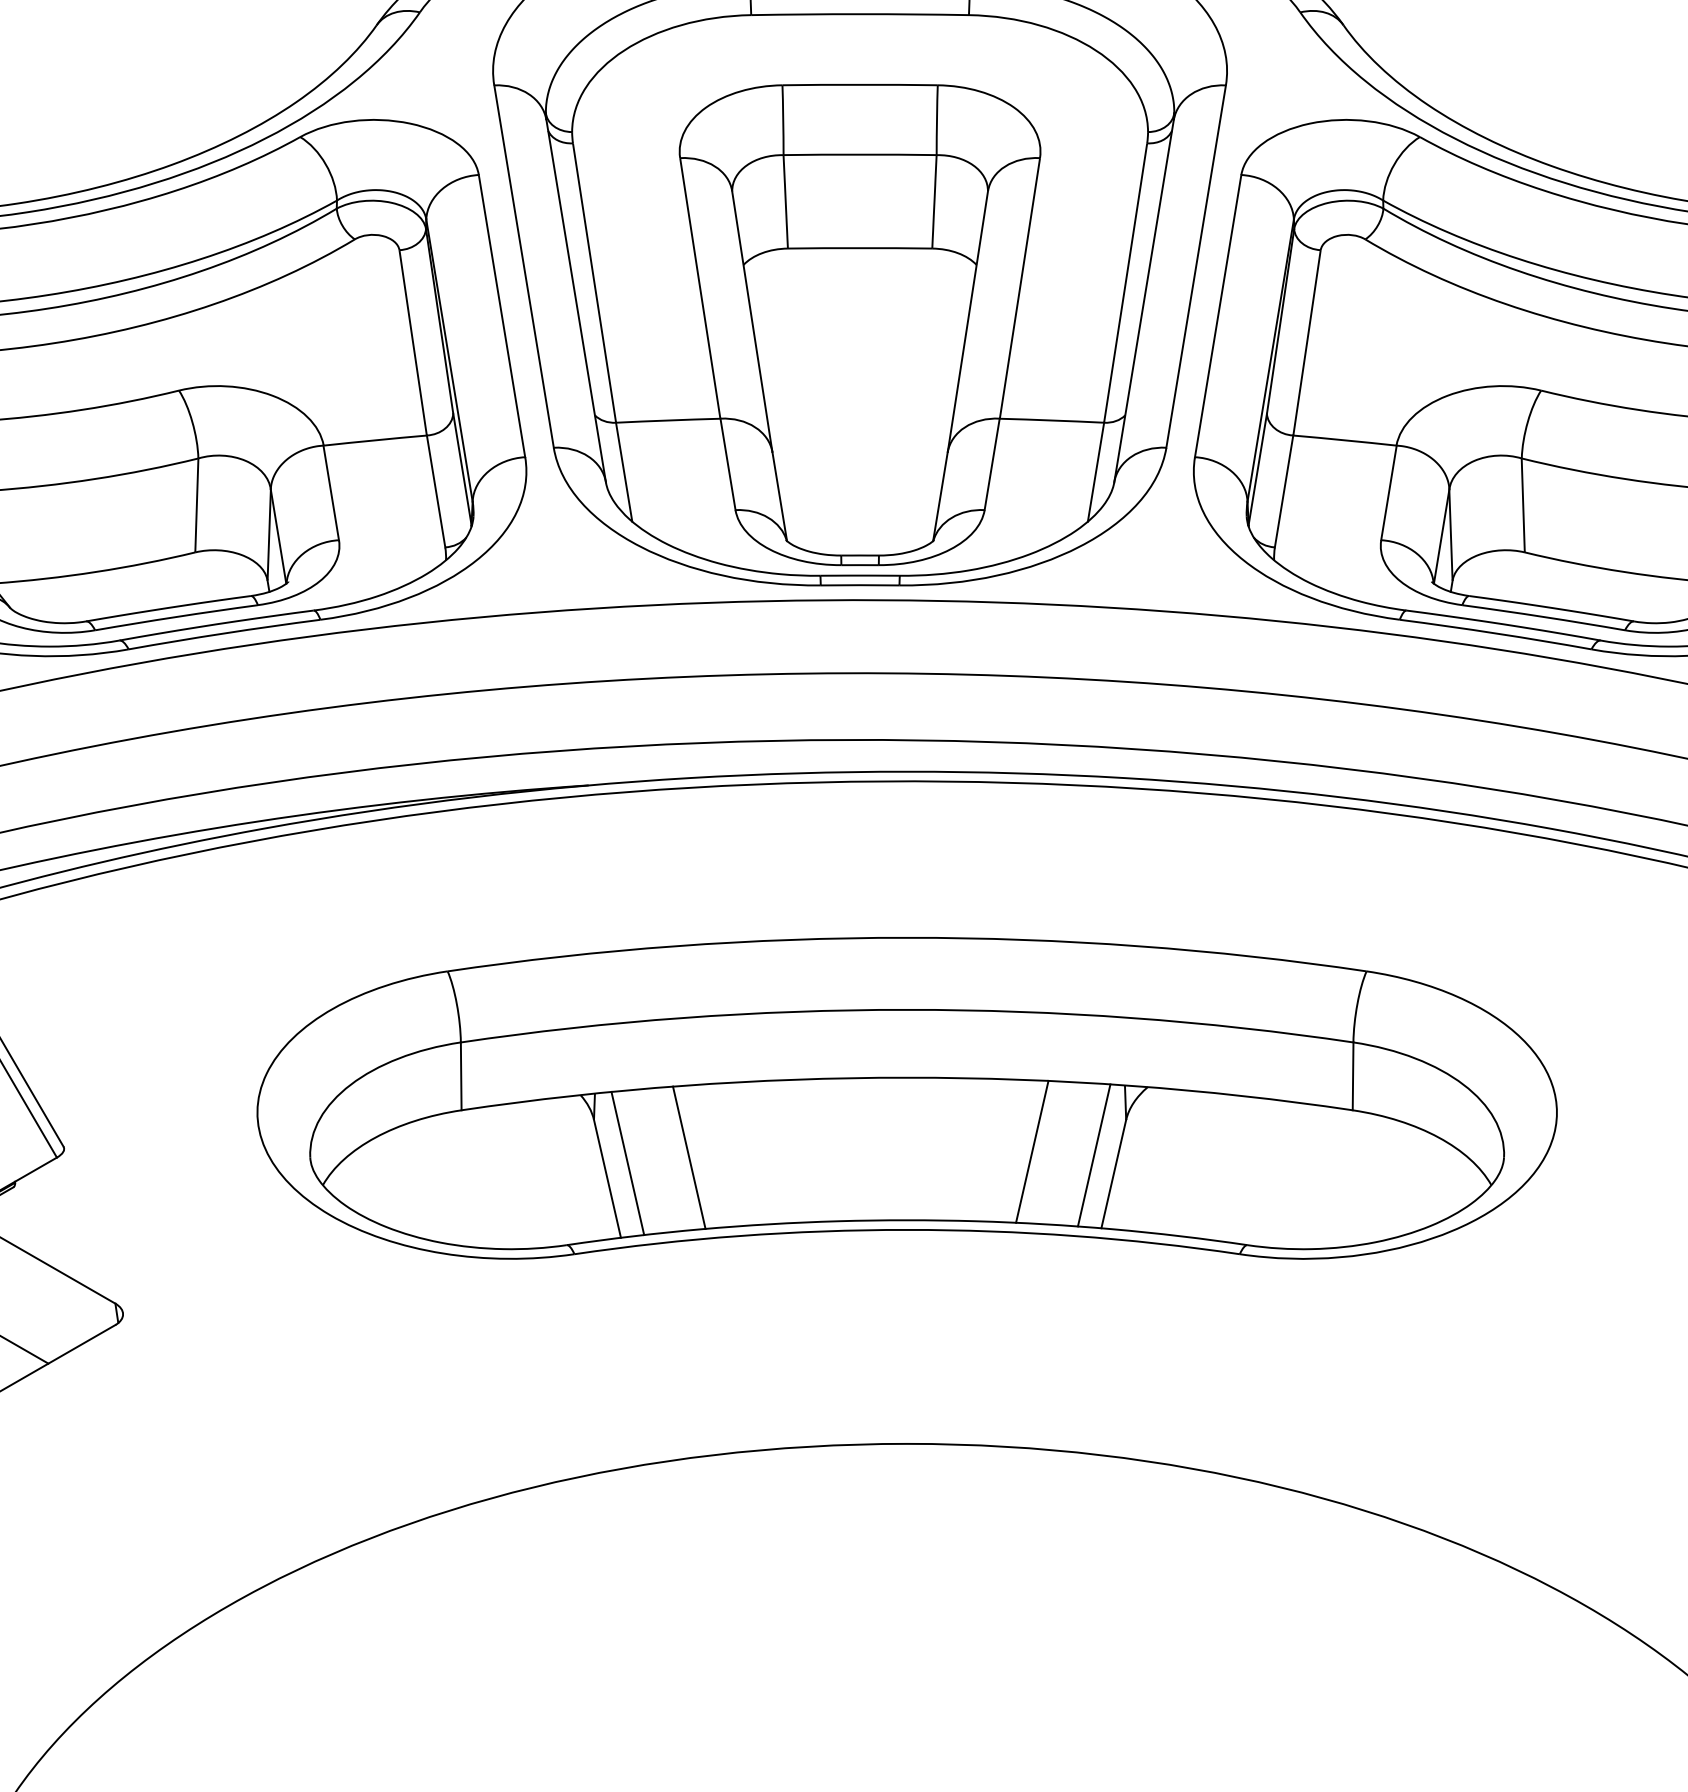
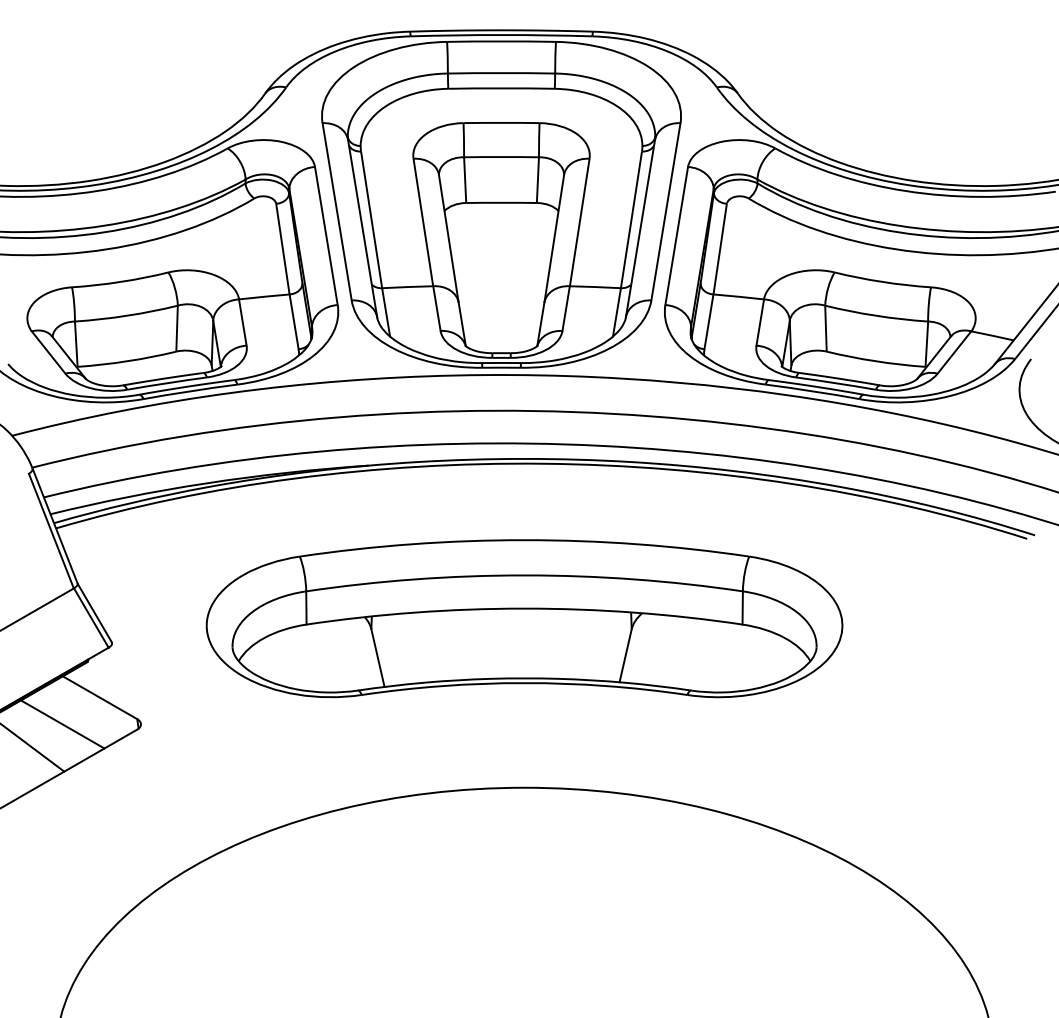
line: (1031, 1151) -> (585, 644), removed
line: (1095, 1155) -> (616, 646), removed
line: (688, 1157) -> (417, 647), removed
line: (626, 1163) -> (387, 650), removed

